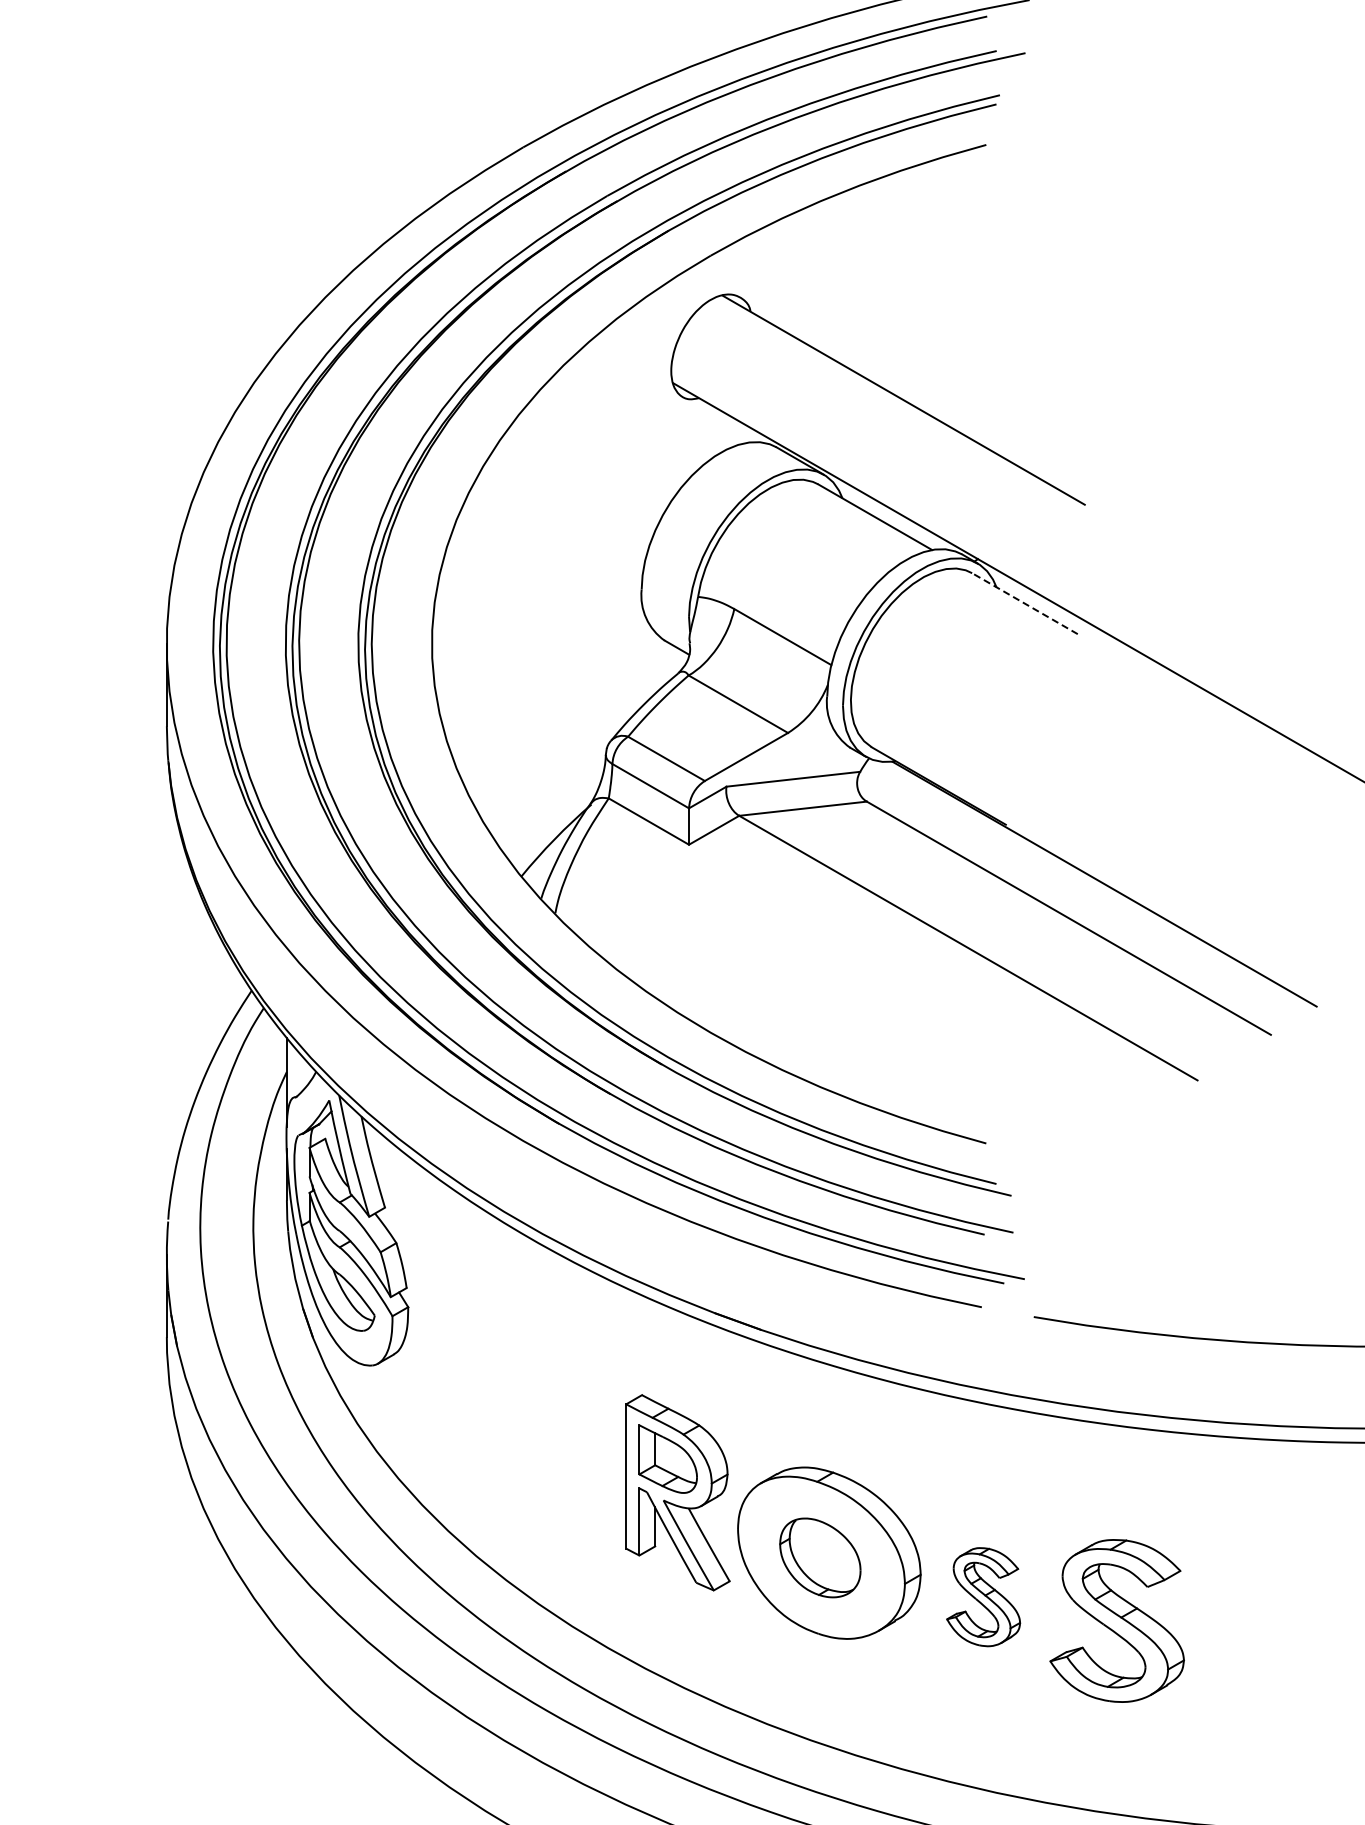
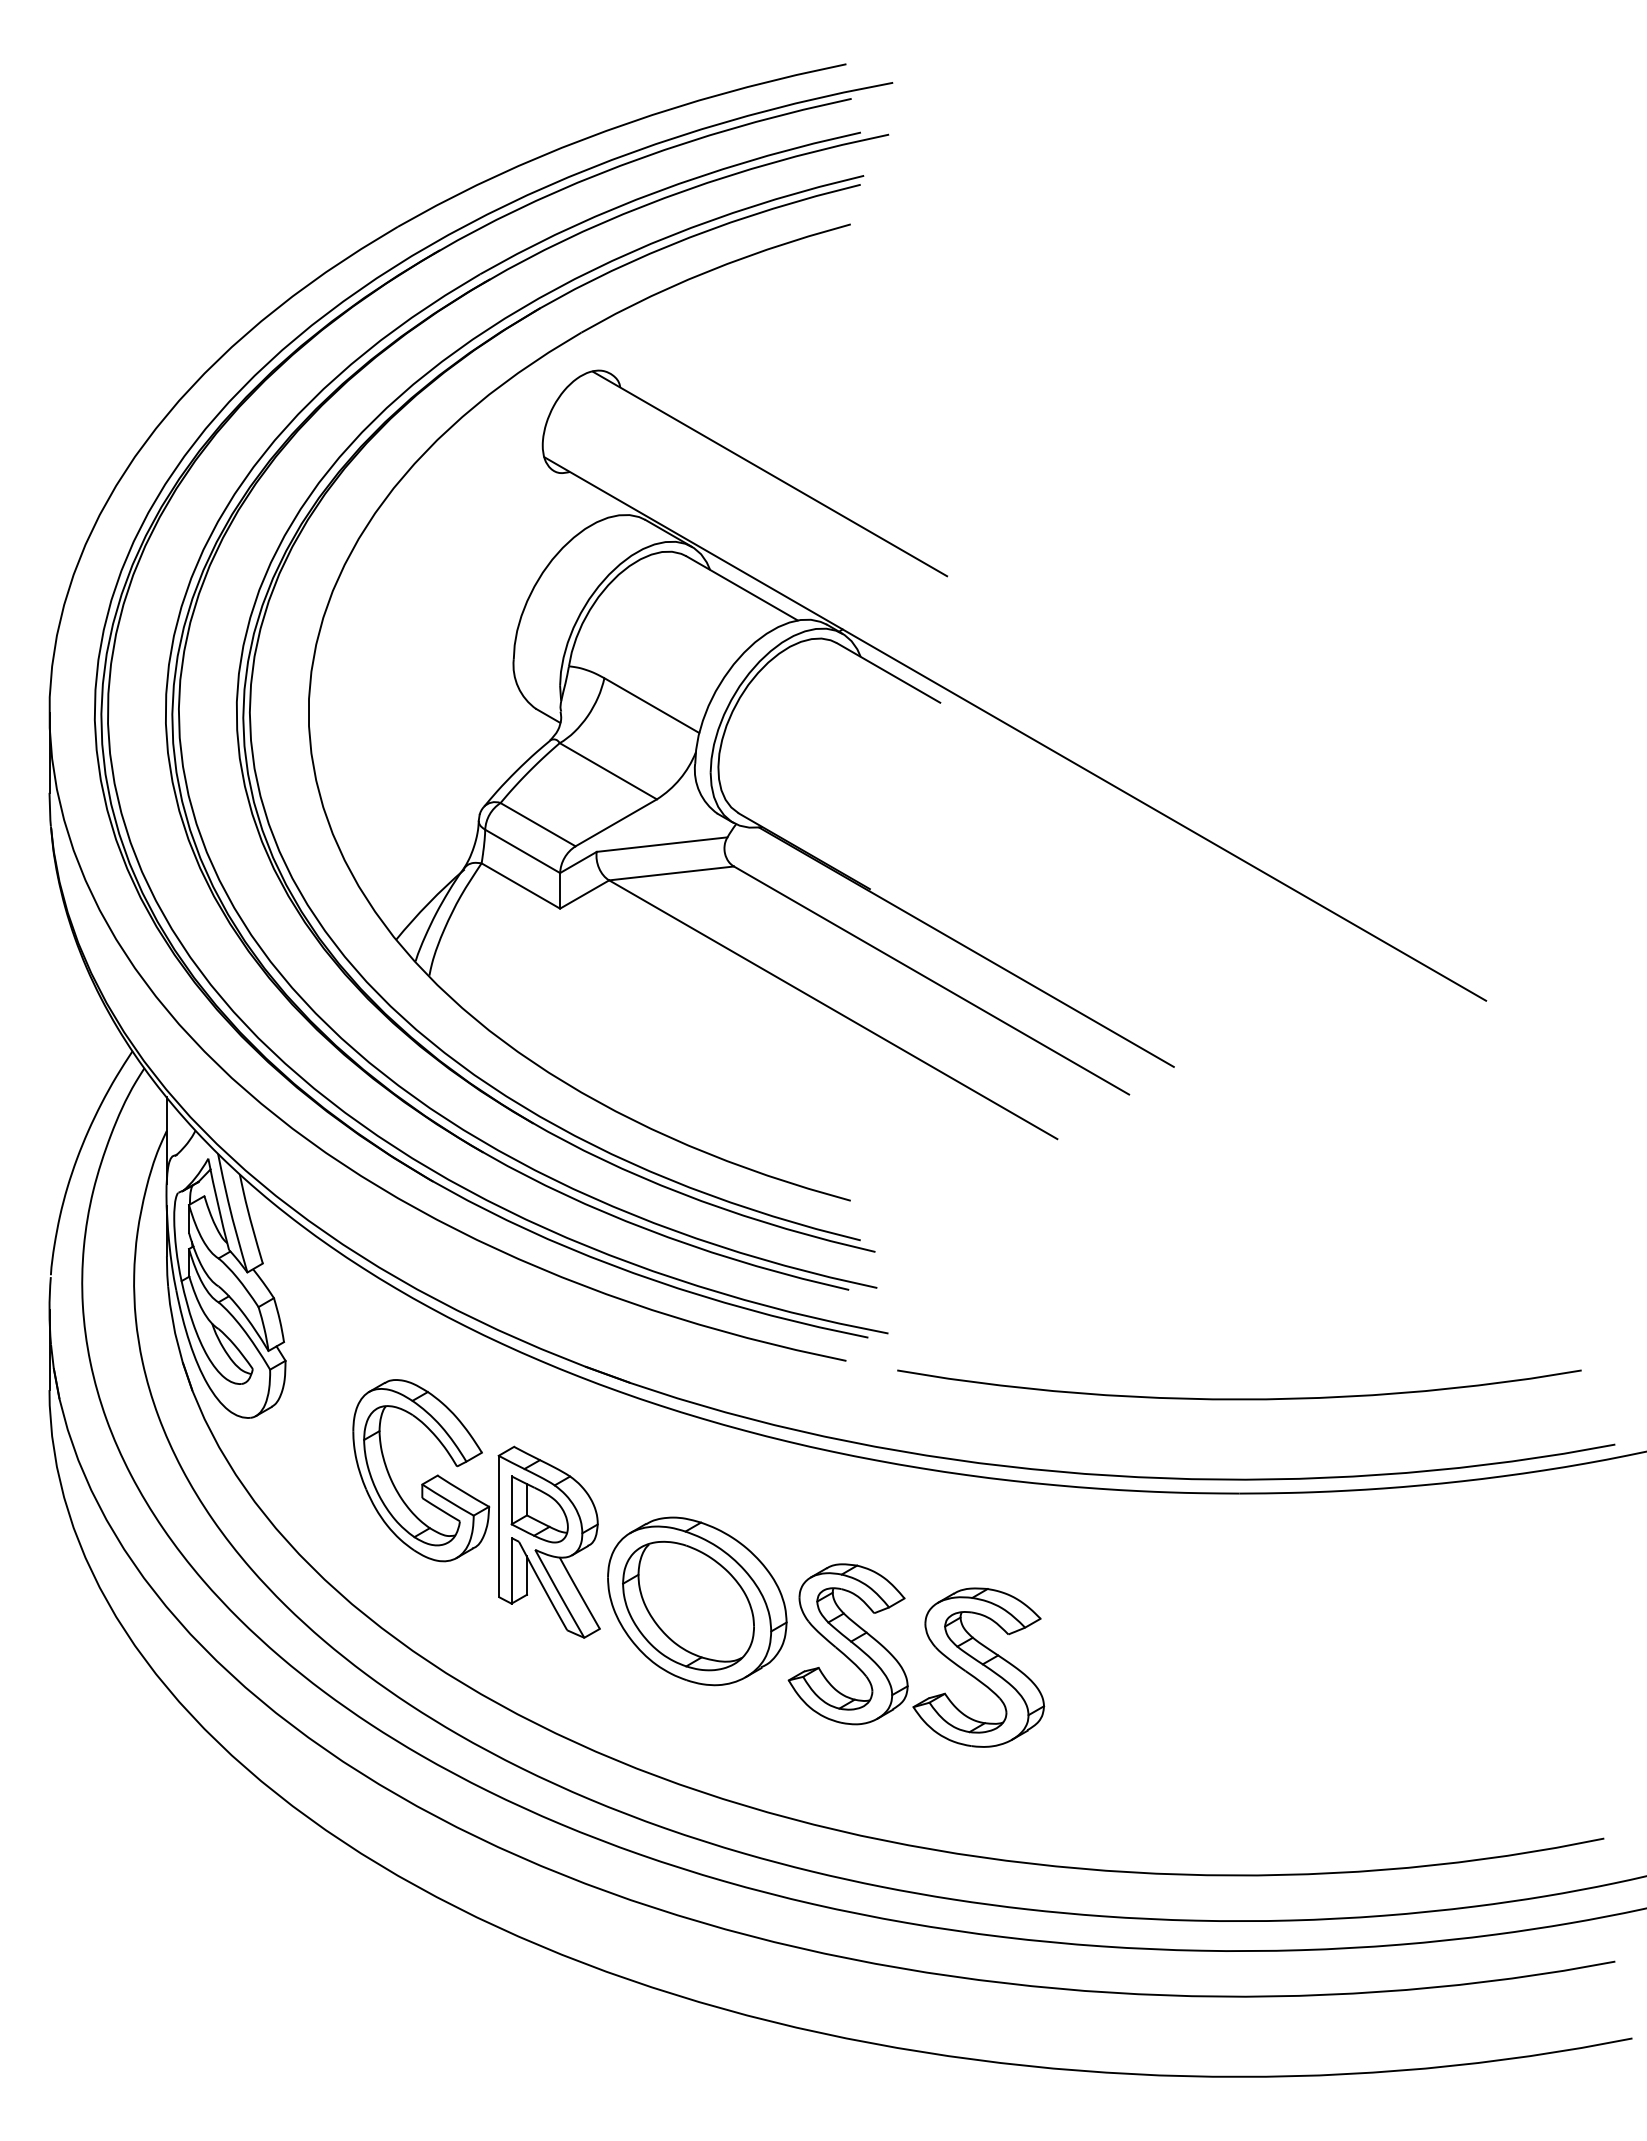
line: (1024, 603) -> (888, 672), dashed -> solid
part: (554, 1428) -> (428, 1479), added
part: (820, 1557) -> (688, 1605), size x1.67
part: (982, 1597) -> (847, 1644), size x1.67

